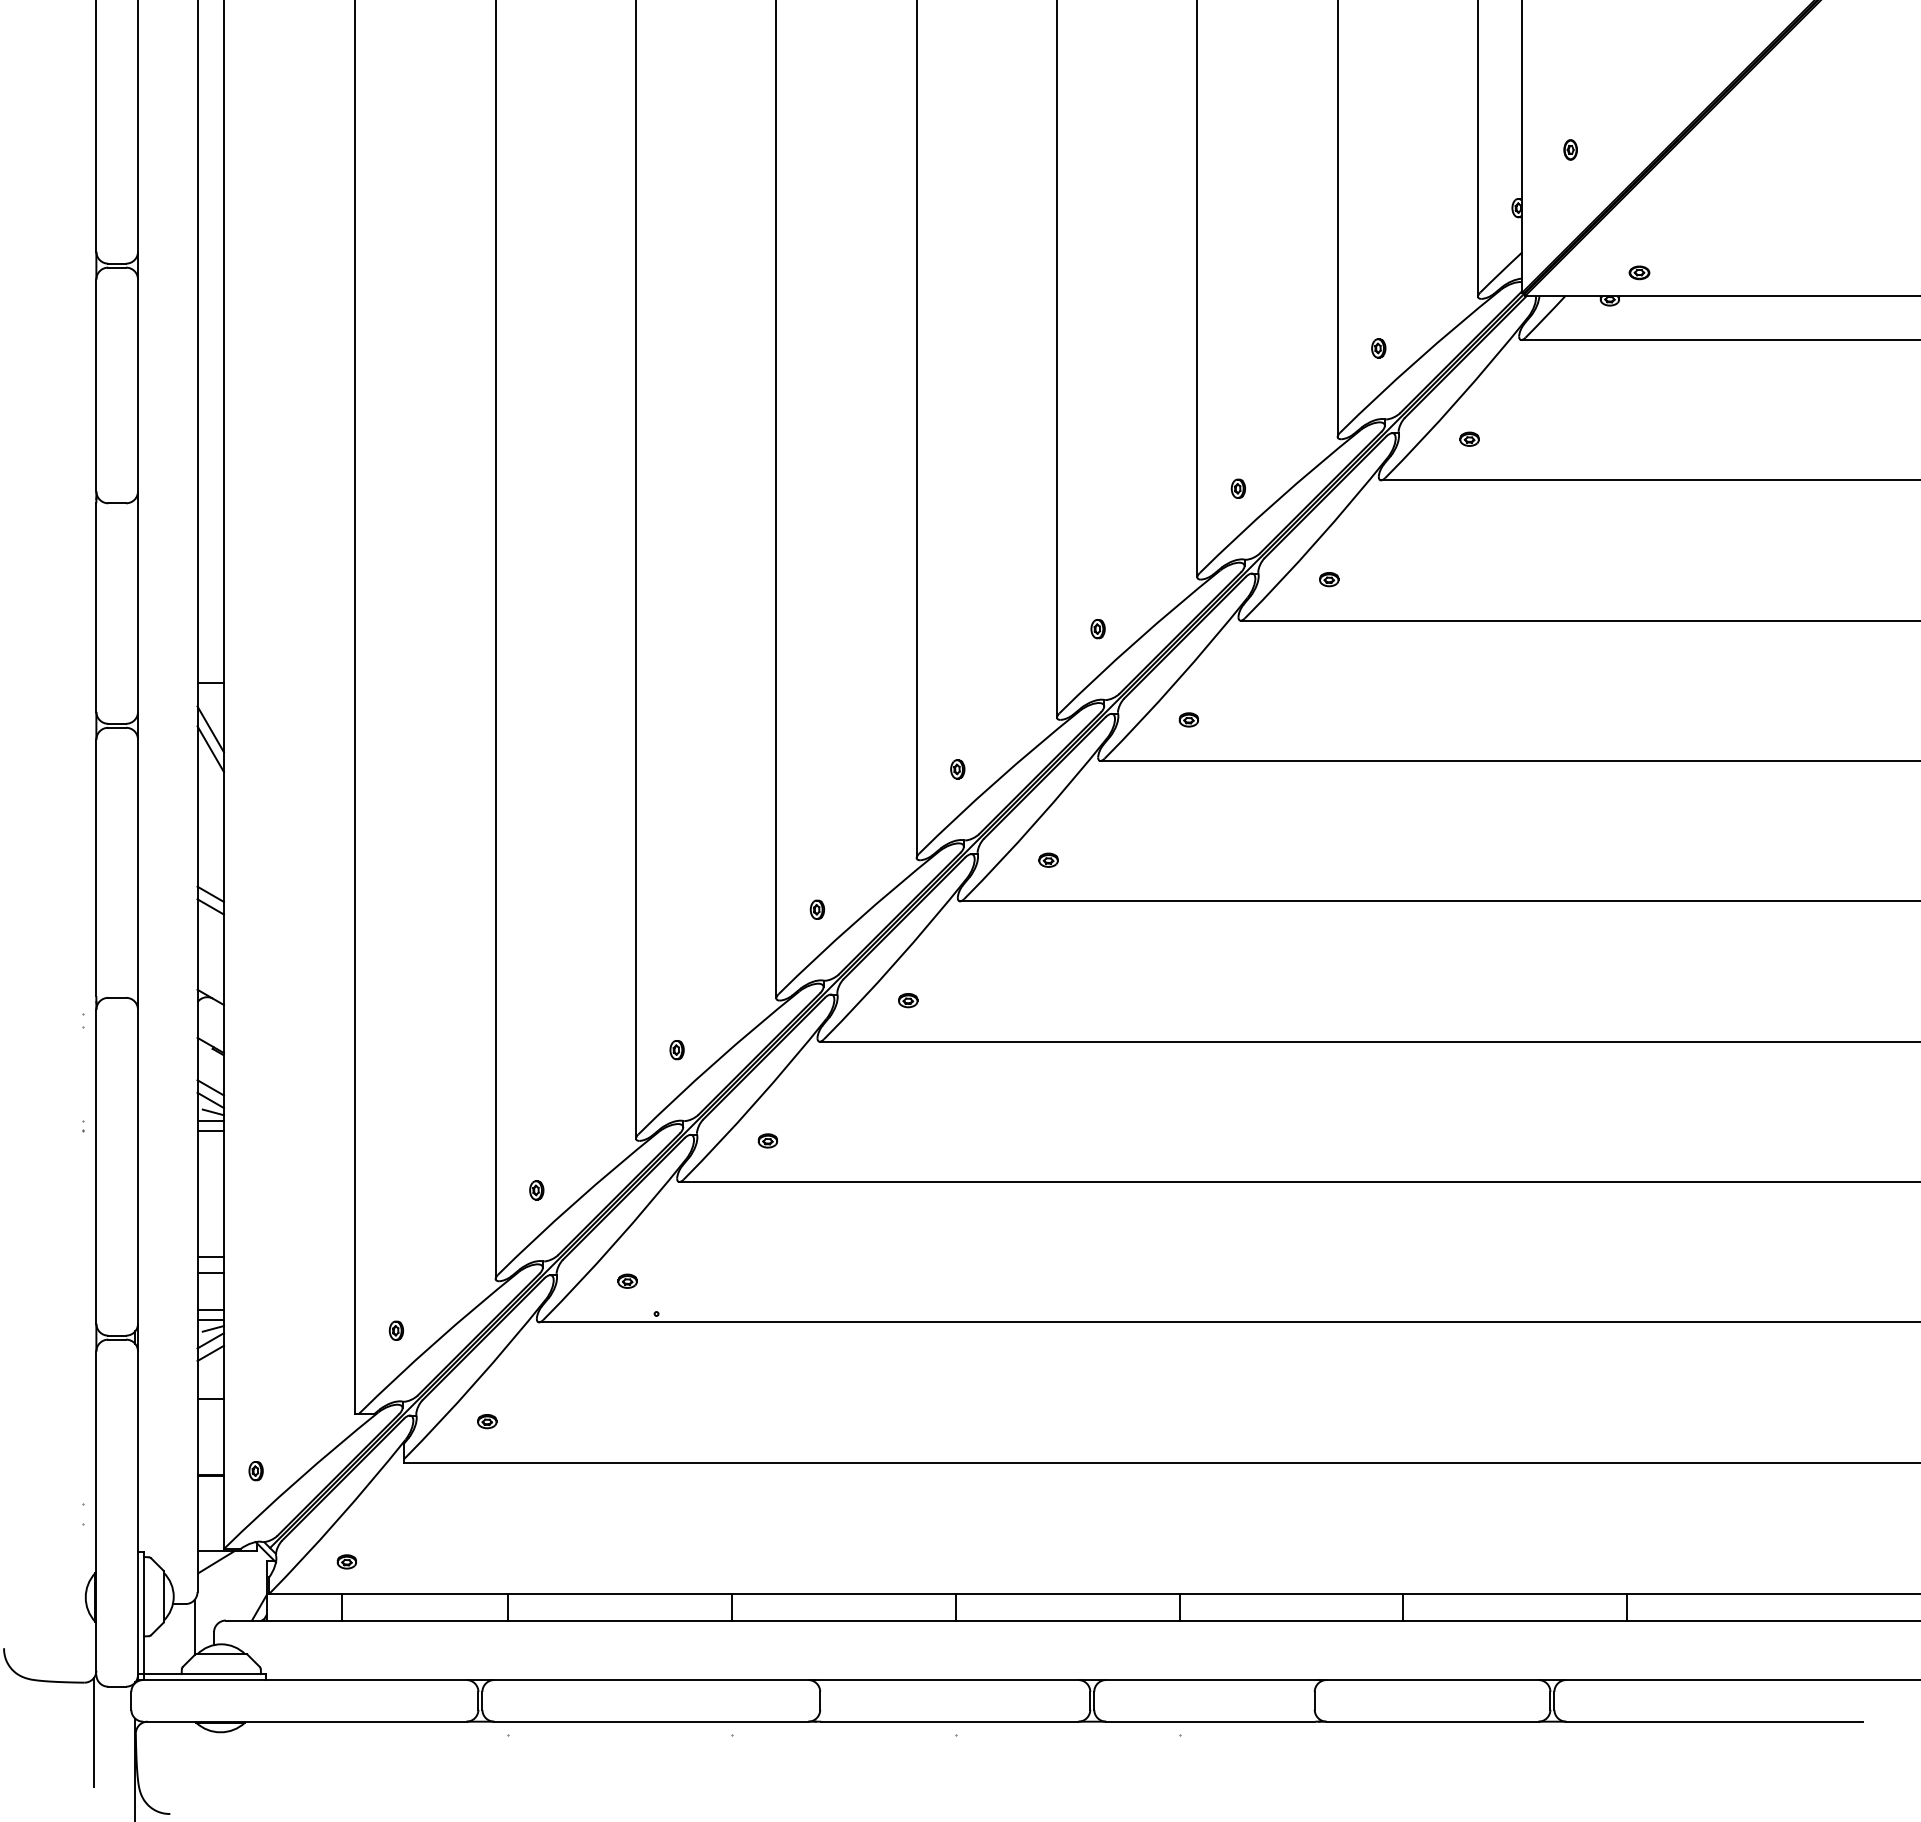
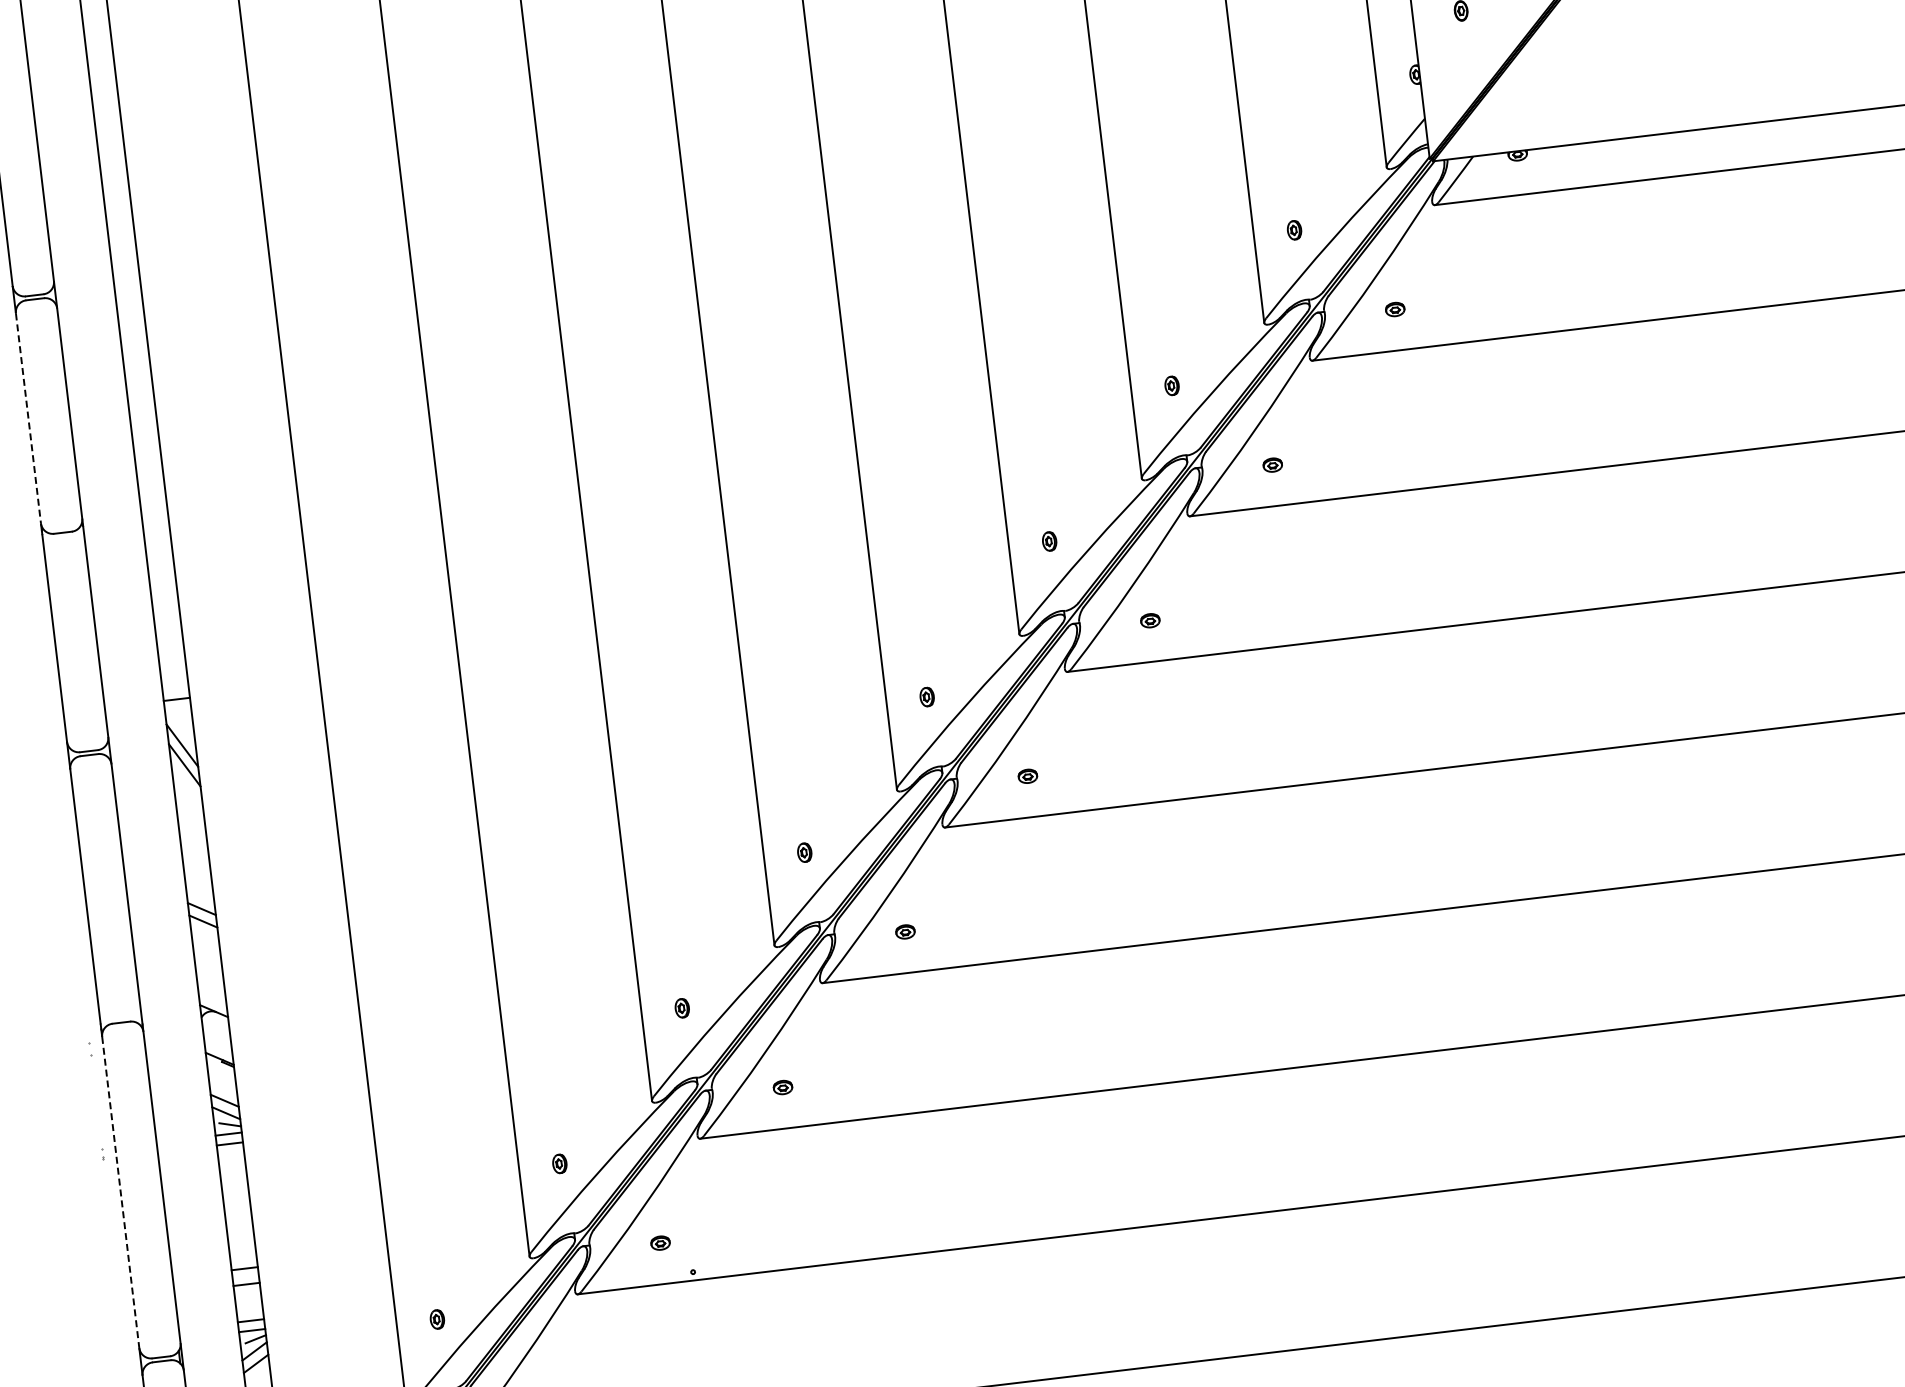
part: (1639, 272) -> (1543, 124), removed
line: (96, 385) -> (28, 418), solid -> dashed
line: (96, 1167) -> (120, 1193), solid -> dashed

